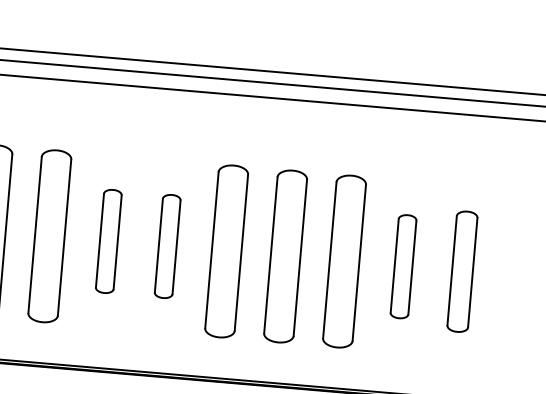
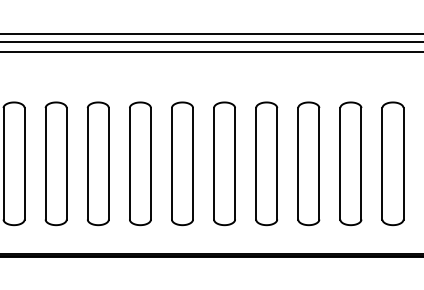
part: (108, 240) -> (140, 163), size x1.67
part: (167, 245) -> (182, 163), size x1.67
part: (402, 266) -> (350, 163), size x1.67
part: (461, 271) -> (392, 163), size x1.43

